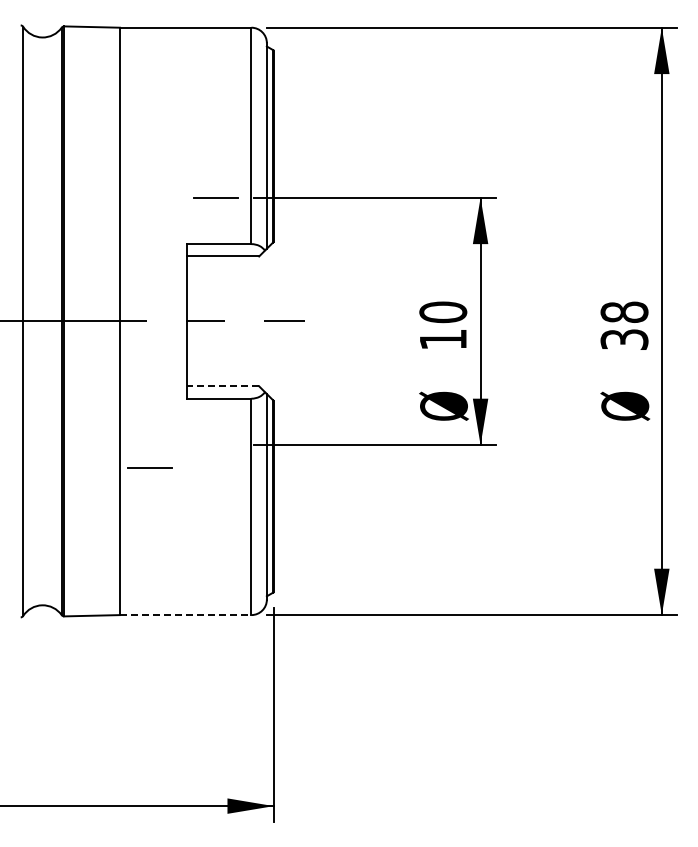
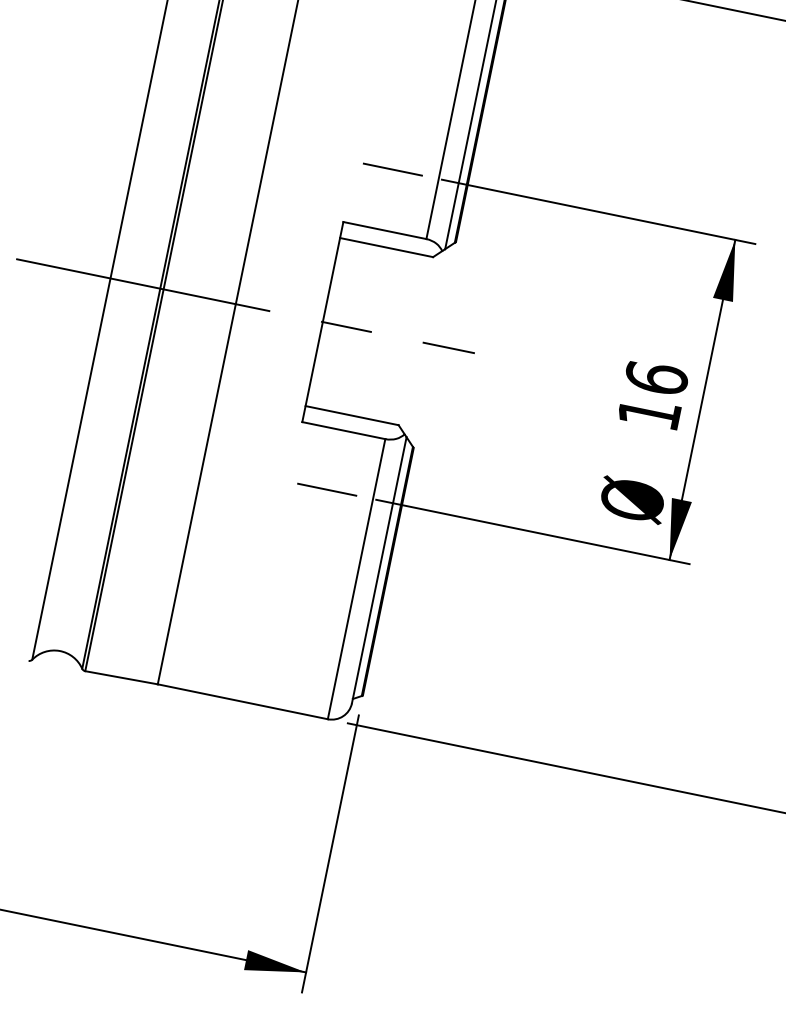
text: (443, 312) -> (656, 378), 10 -> 16
line: (223, 386) -> (352, 415), dashed -> solid
line: (149, 467) -> (326, 488), moved
line: (185, 615) -> (242, 702), dashed -> solid

